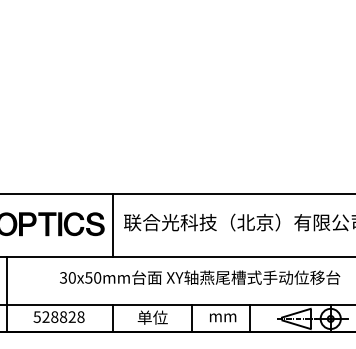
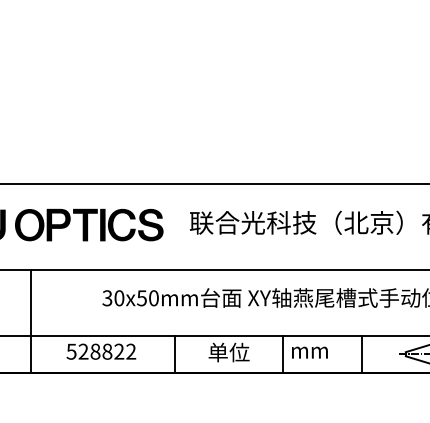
line: (113, 224) -> (175, 225), removed
text: (80, 316) -> (130, 350), 528828 -> 528822
text: (223, 317) -> (310, 352), moved

